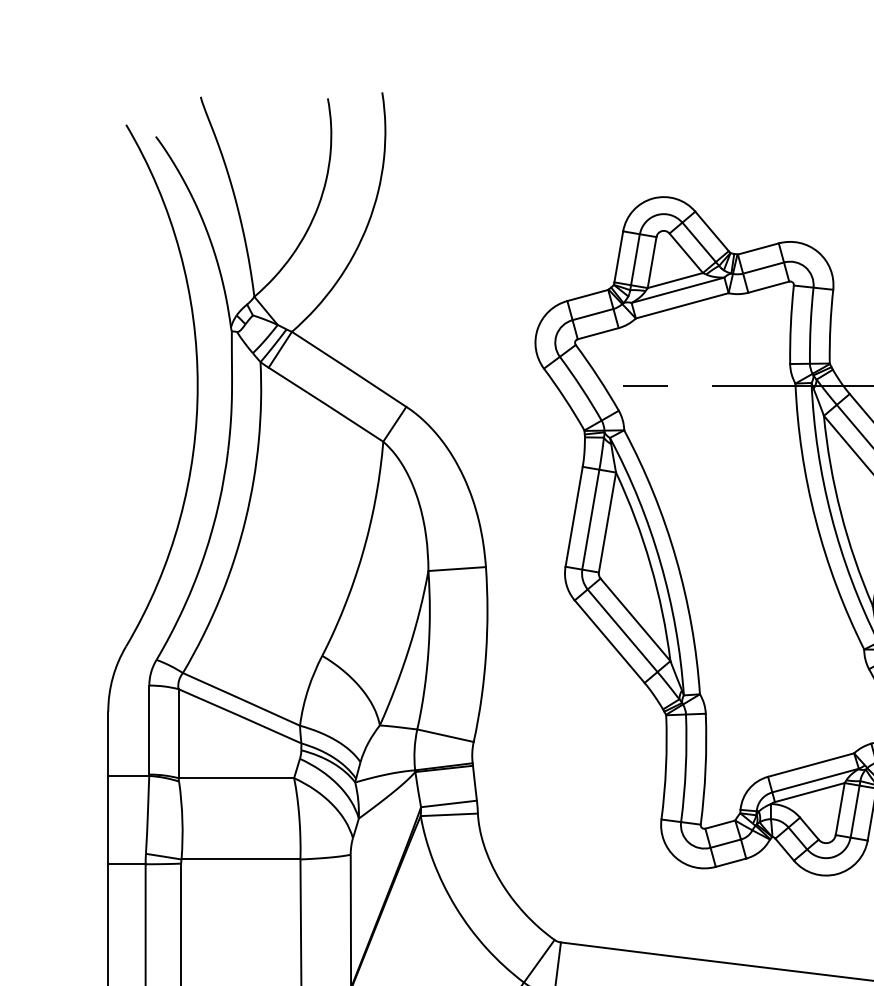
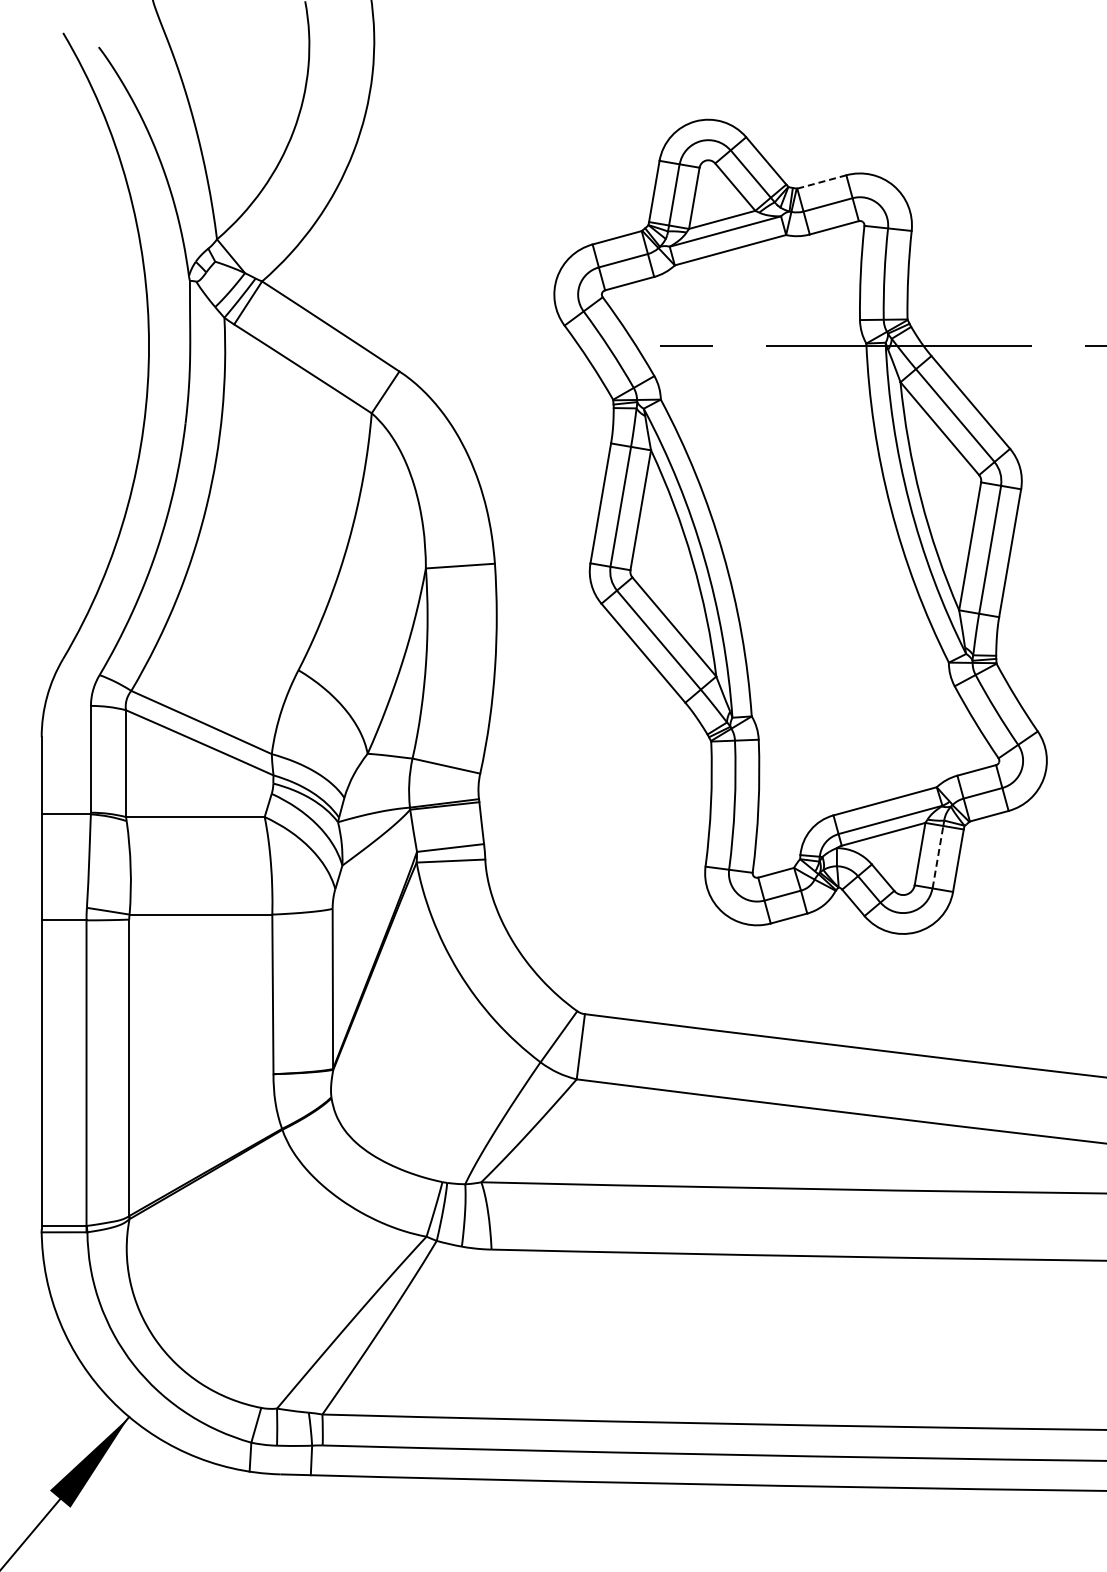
line: (758, 248) -> (822, 181), solid -> dashed
line: (854, 811) -> (937, 857), solid -> dashed

